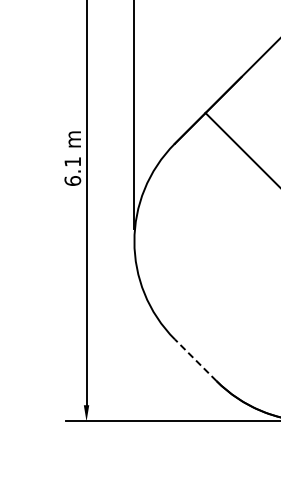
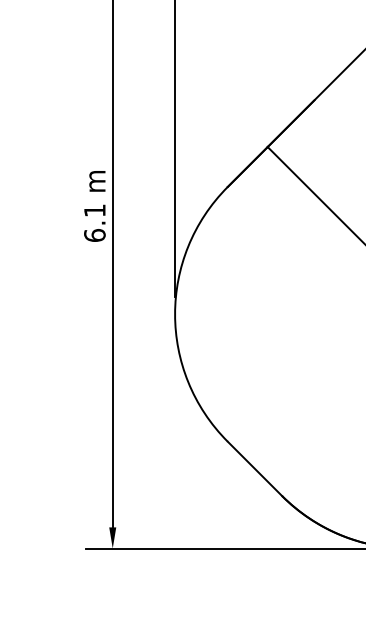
line: (195, 359) -> (254, 467), dashed -> solid

